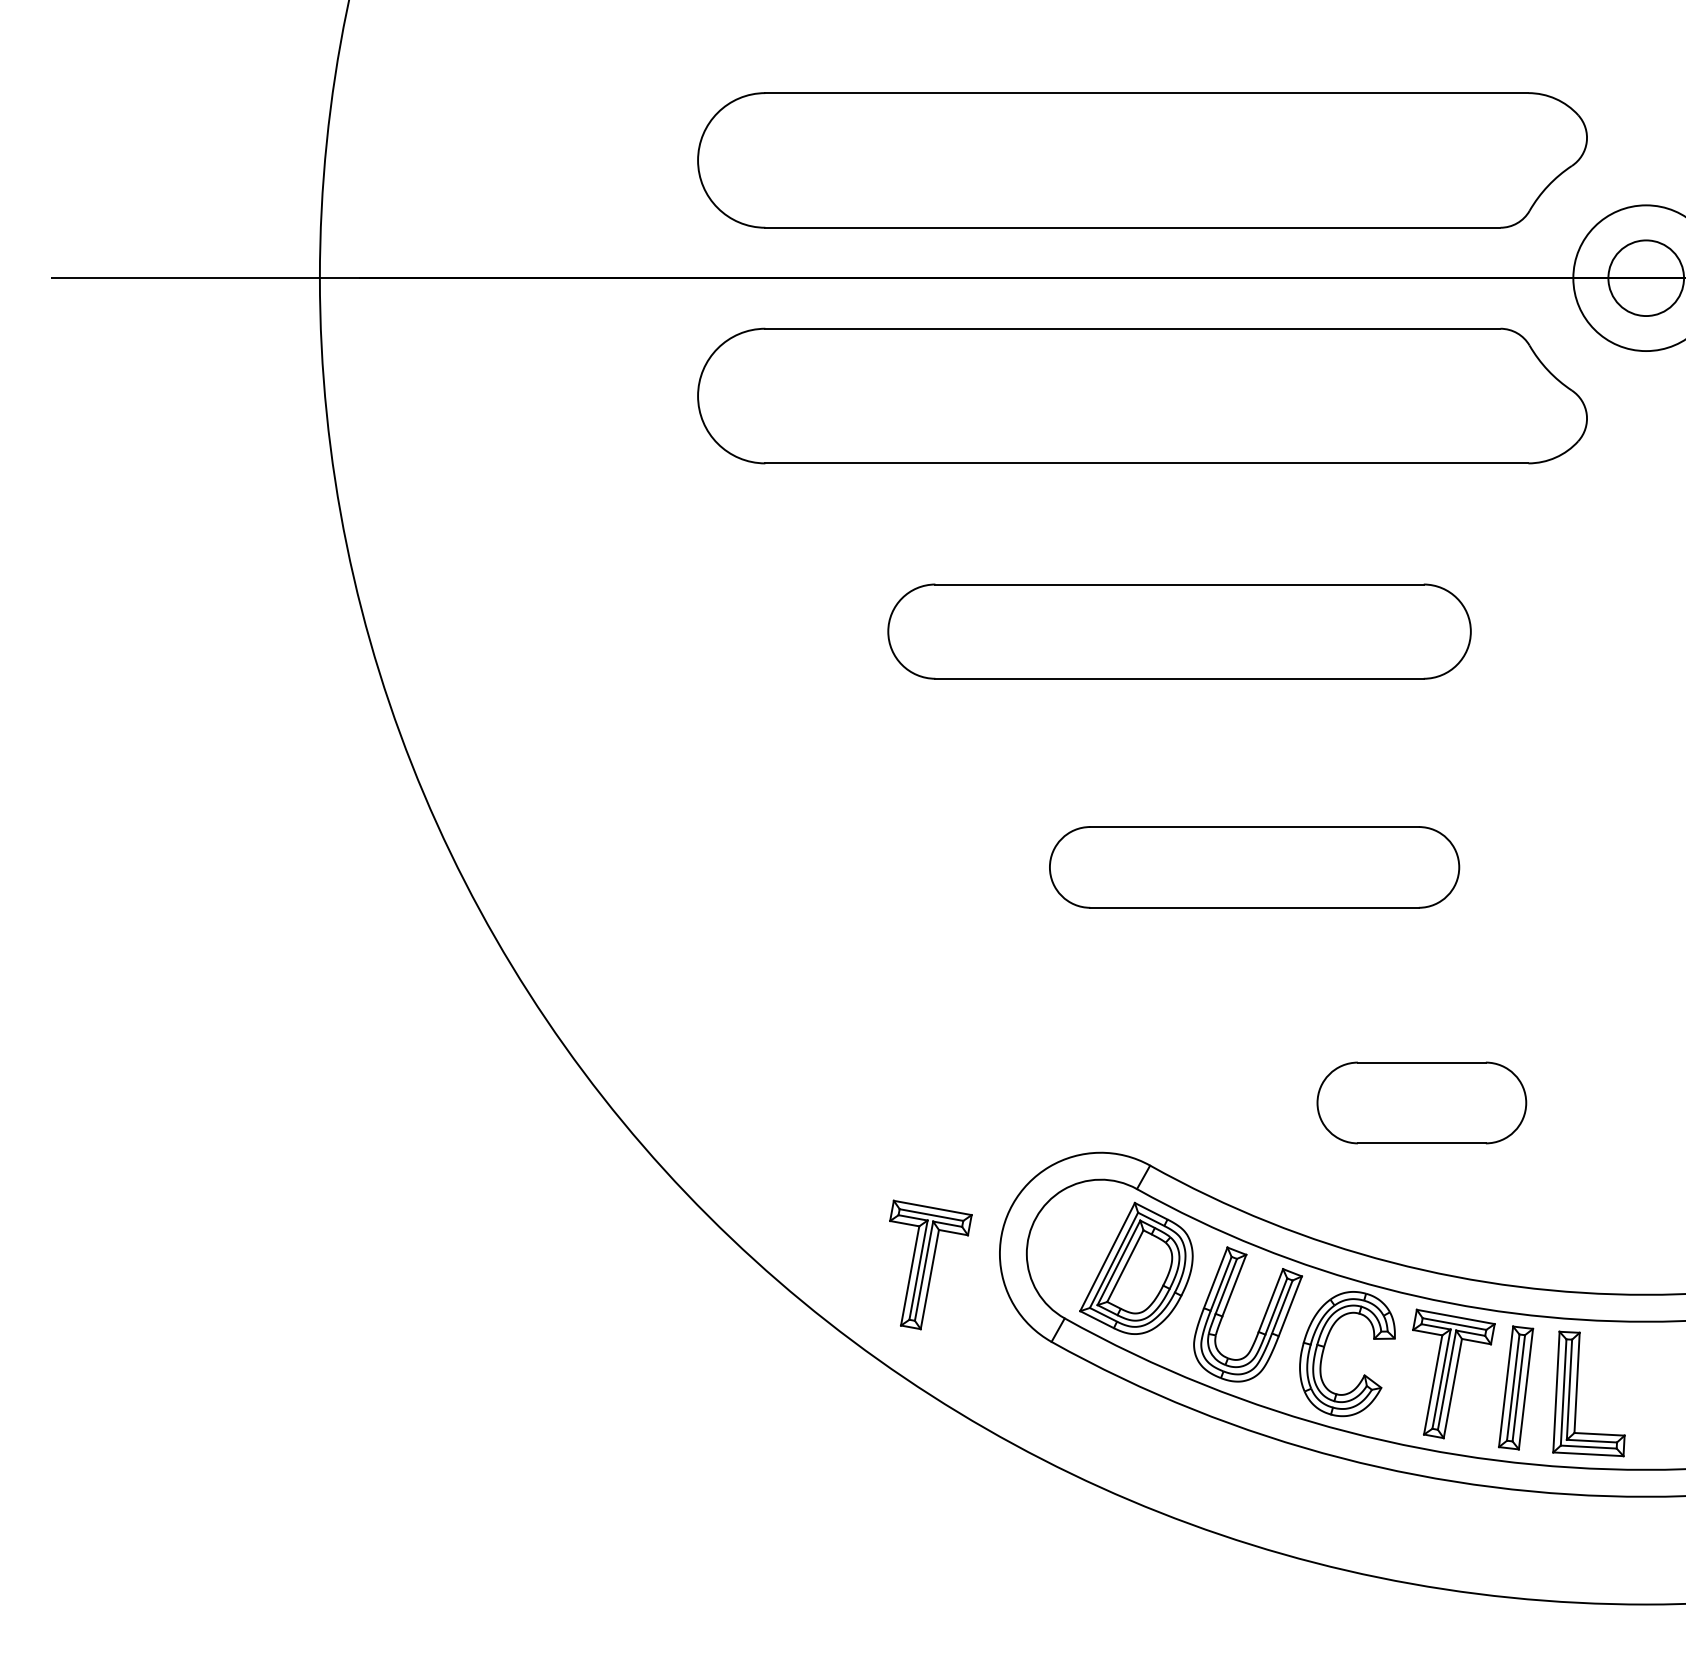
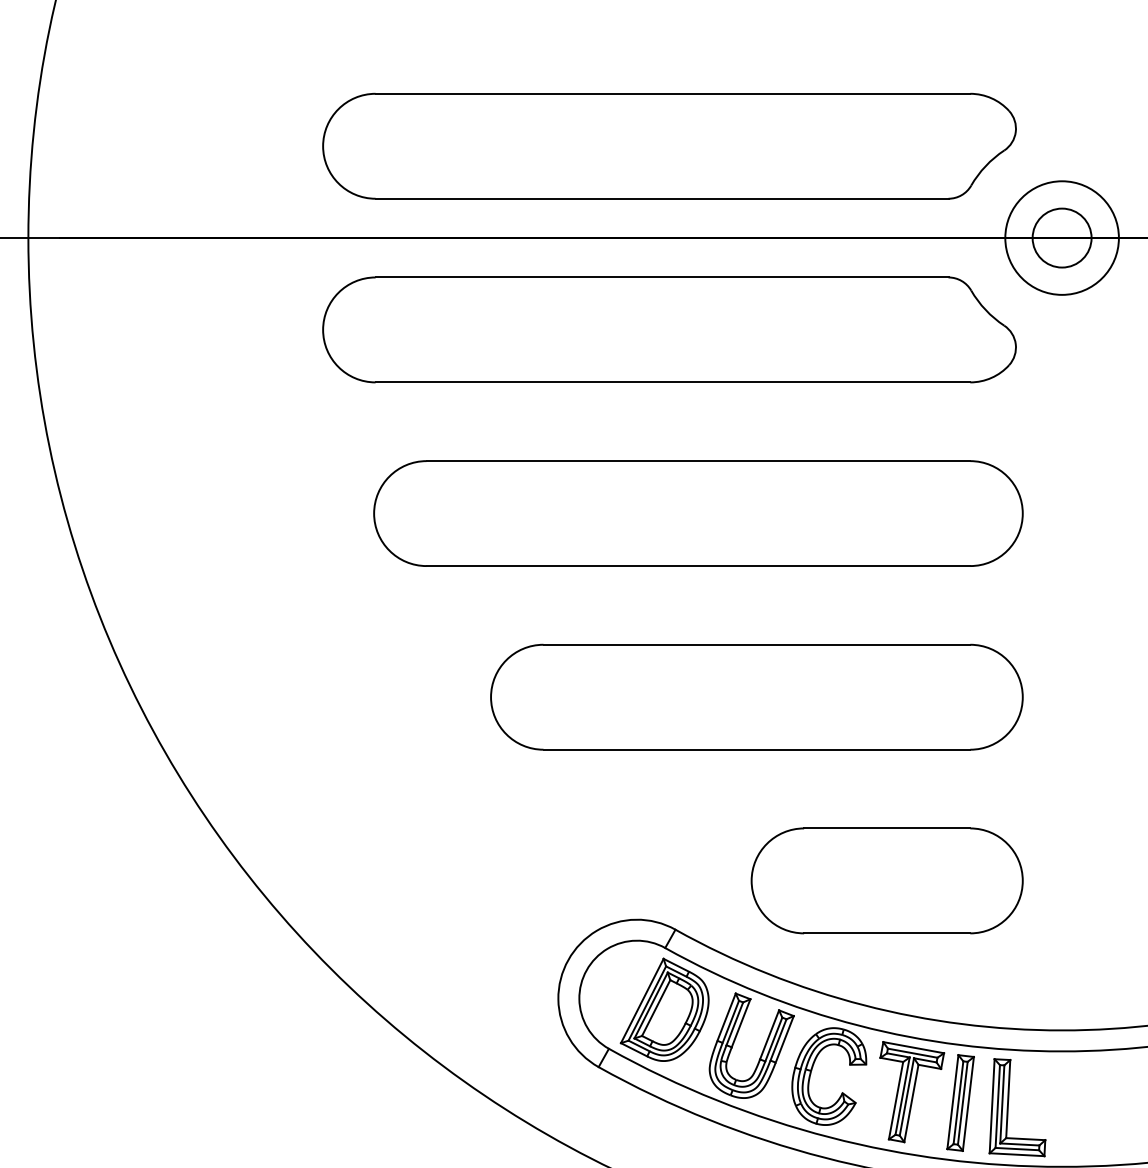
part: (1179, 631) -> (698, 513), size x1.43
part: (1254, 867) -> (756, 697), size x1.67
part: (1421, 1102) -> (886, 880), size x1.67
part: (930, 1264) -> (504, 1006), removed

